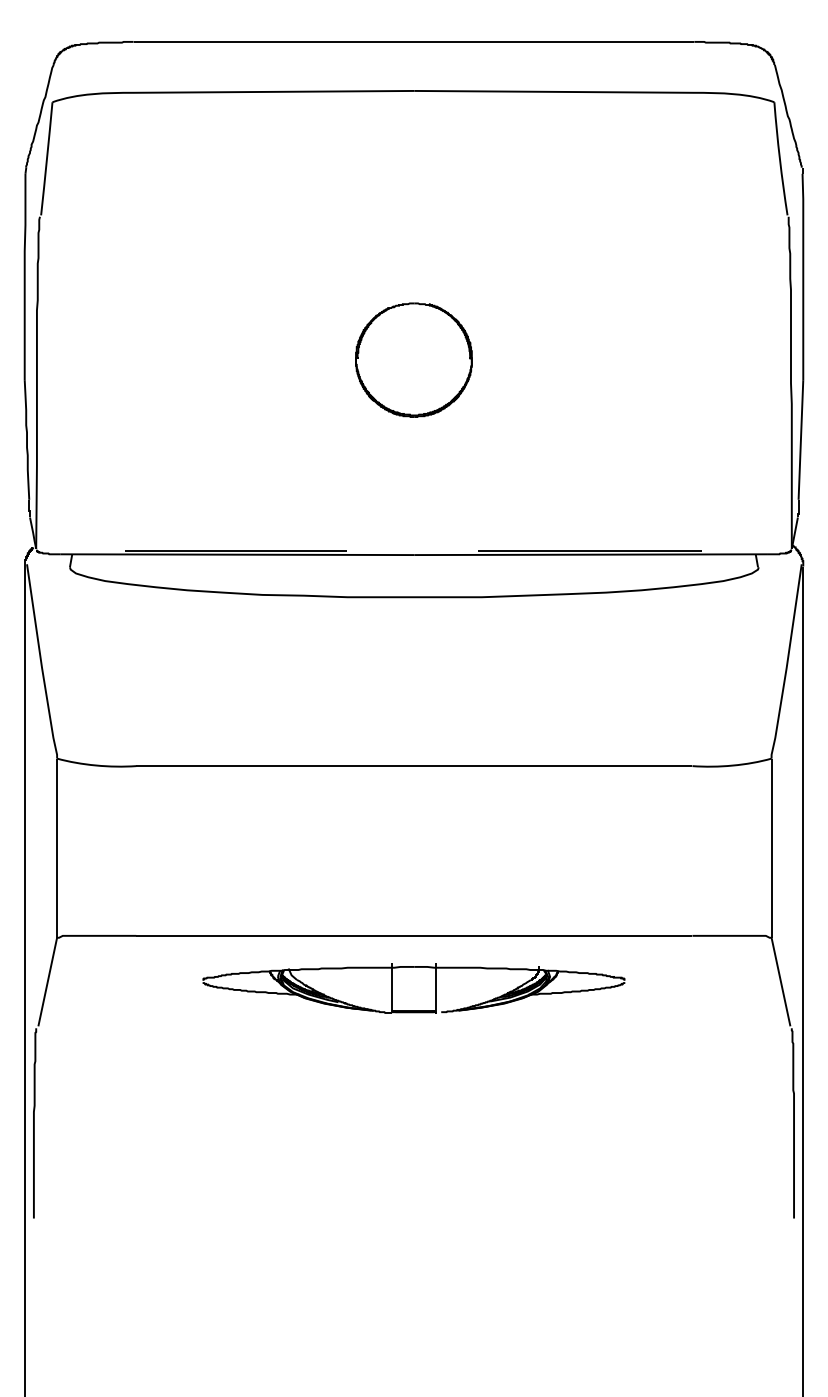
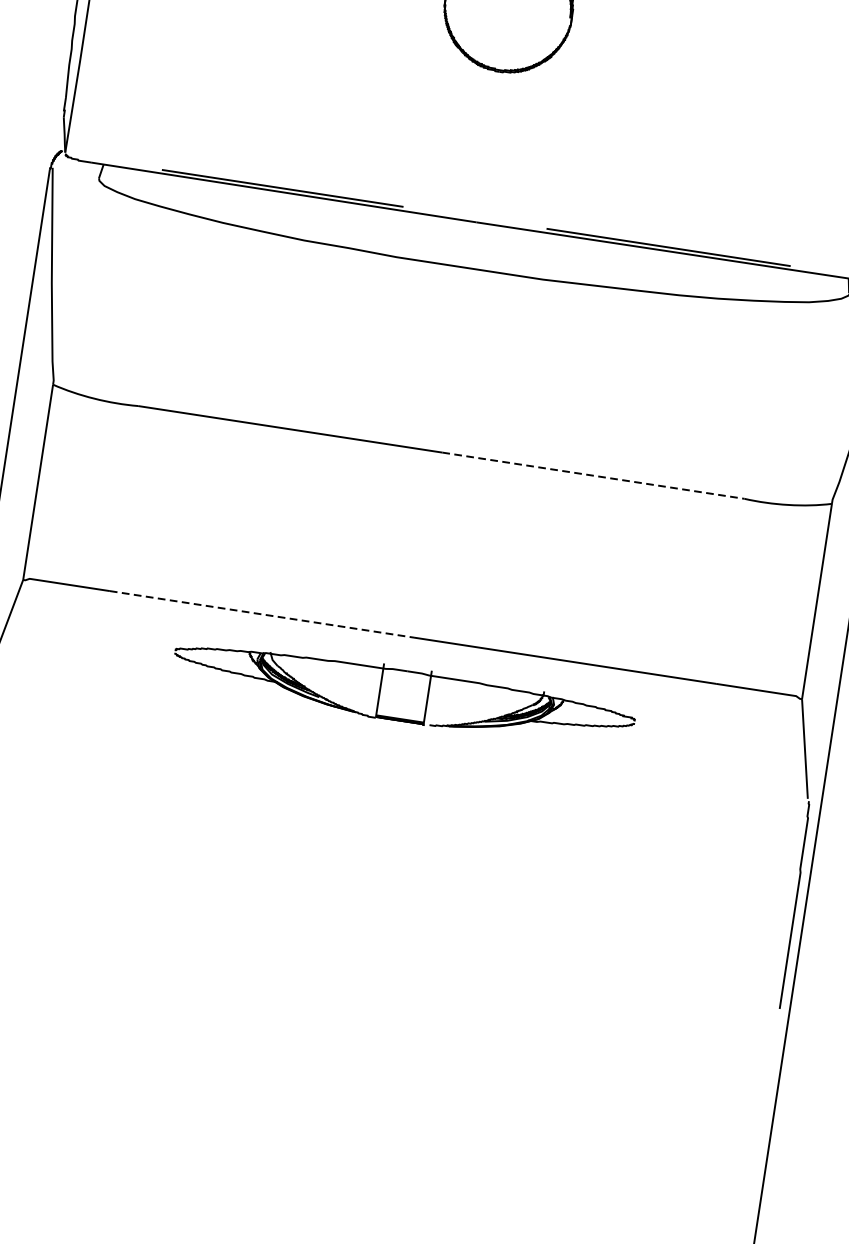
line: (553, 766) -> (592, 476), solid -> dashed
line: (275, 935) -> (261, 613), solid -> dashed

